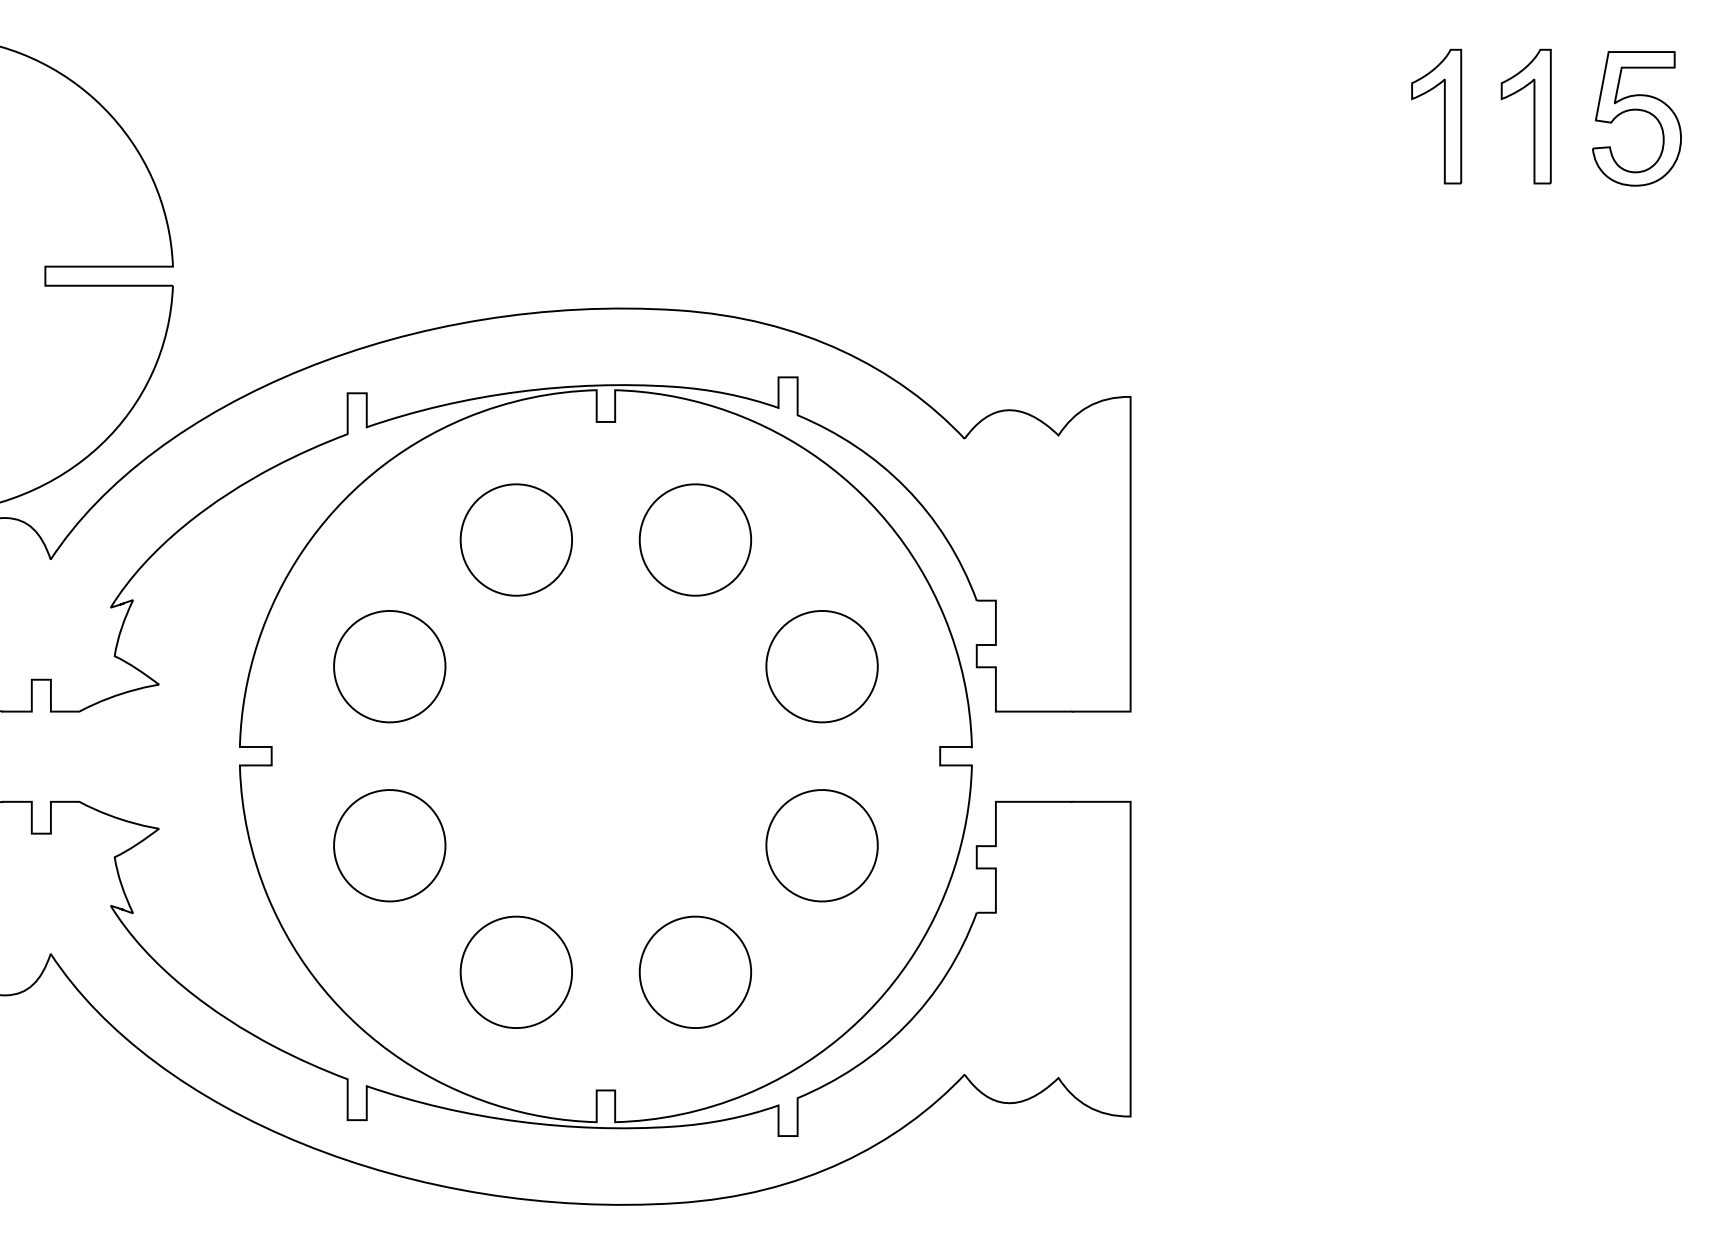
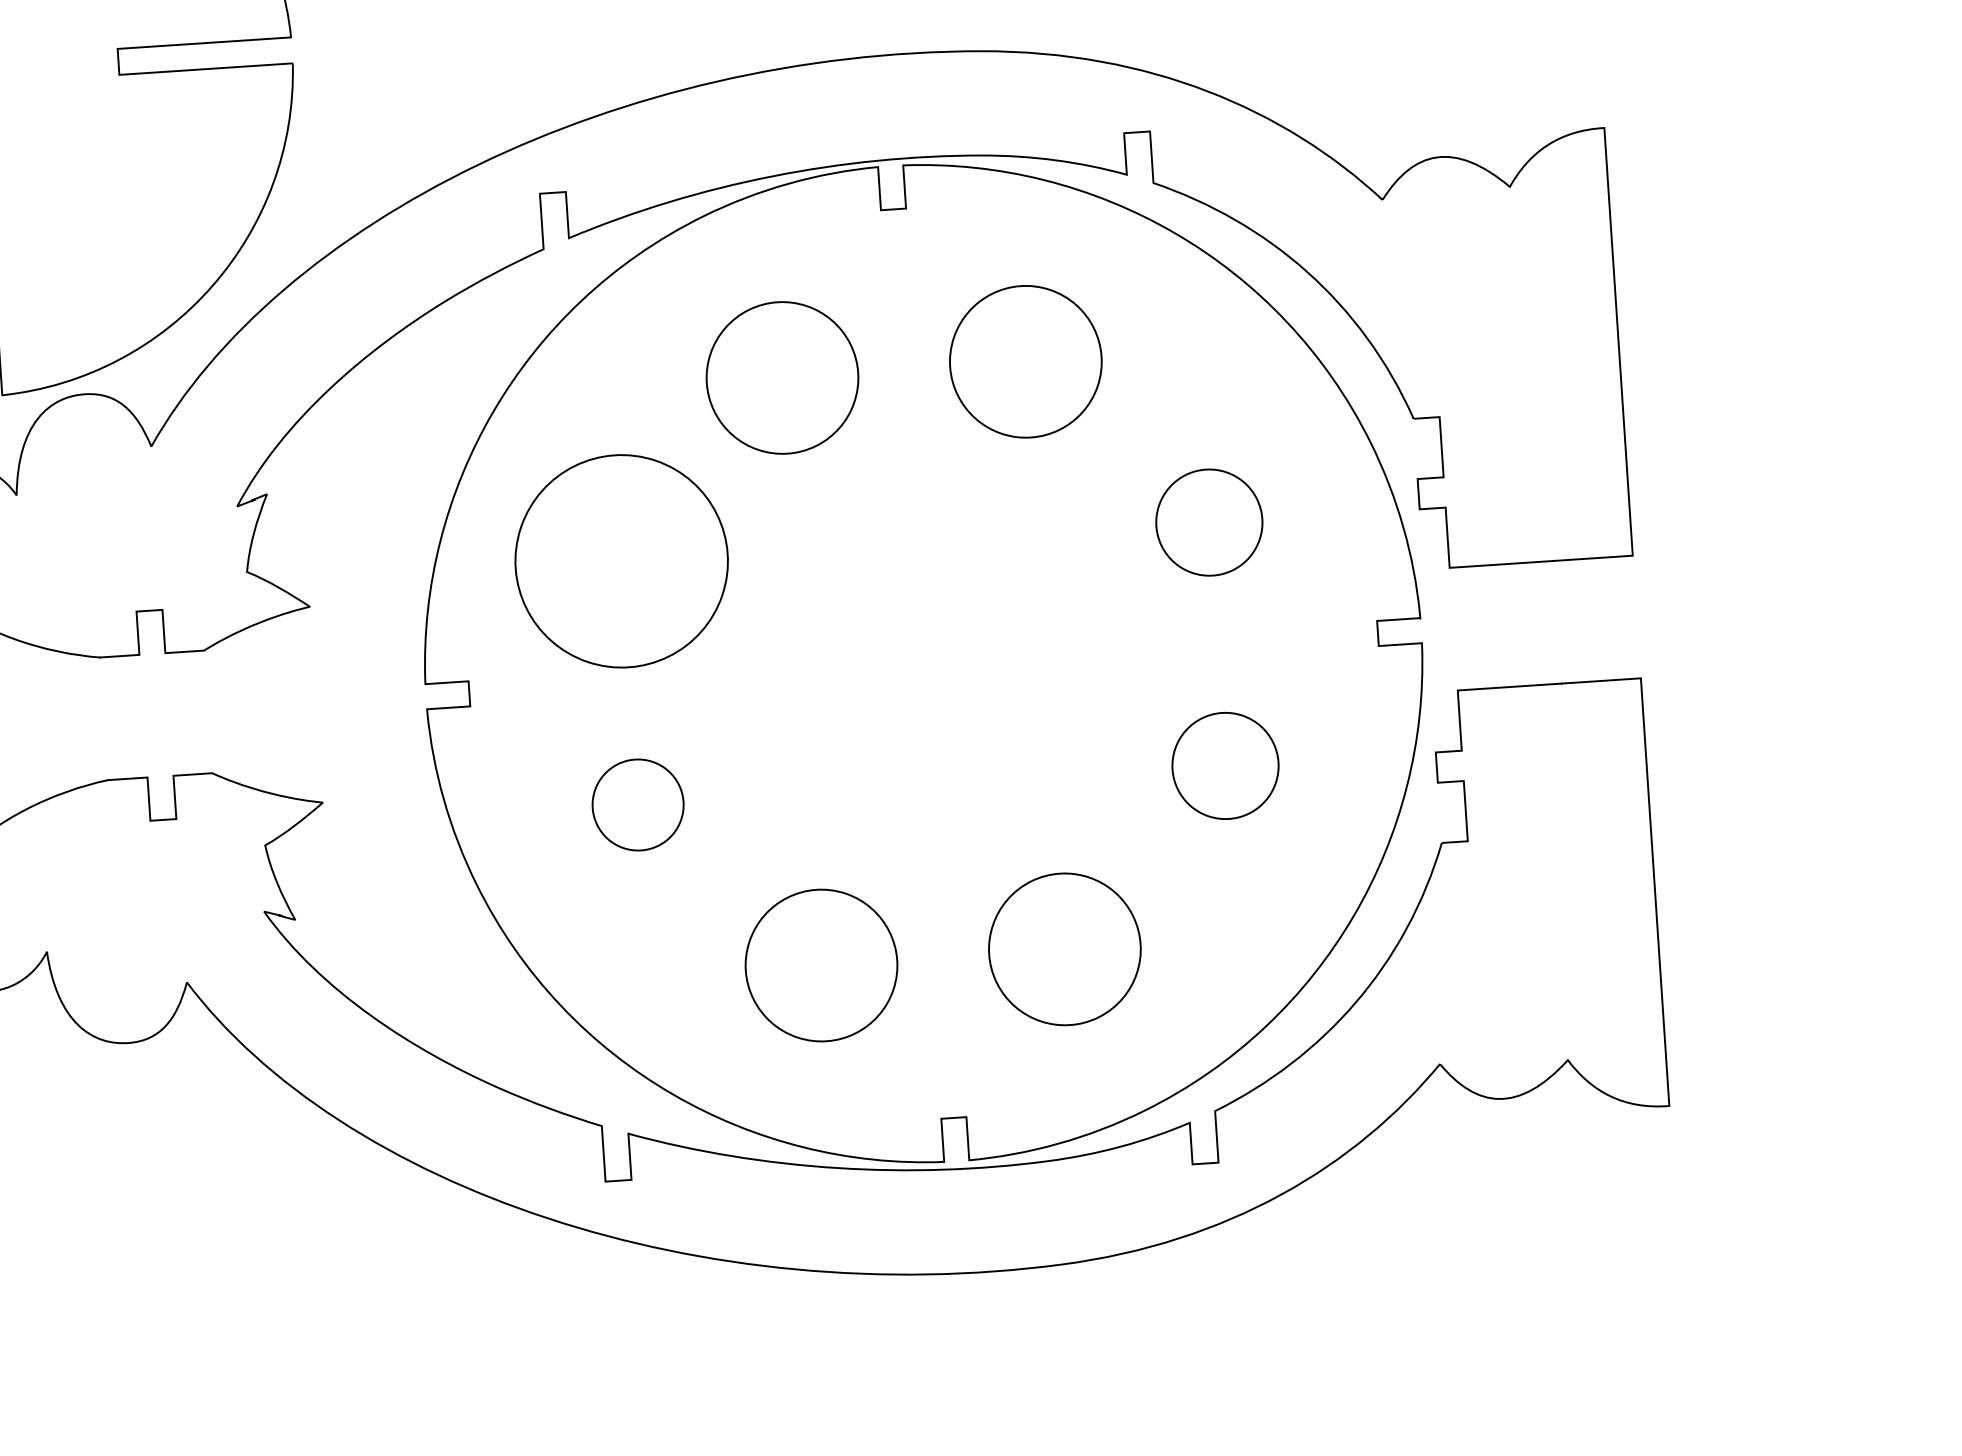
part: (389, 666) -> (621, 561), size x1.4
part: (821, 666) -> (1208, 522), size x0.7
part: (389, 845) -> (637, 804), size x0.6
part: (821, 845) -> (1224, 765), size x0.7

